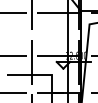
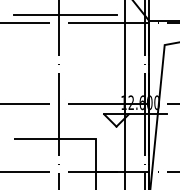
line: (35, 8) -> (65, 15), added

